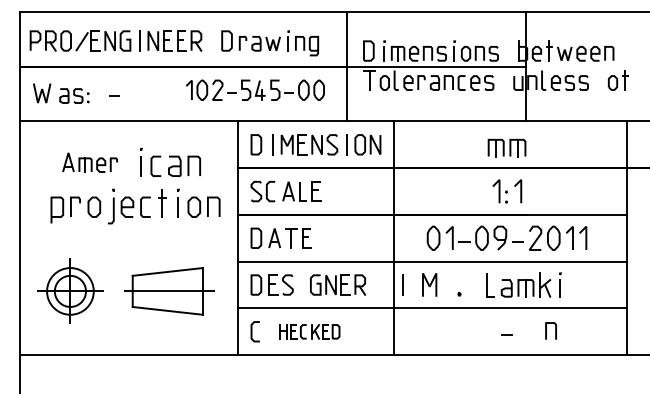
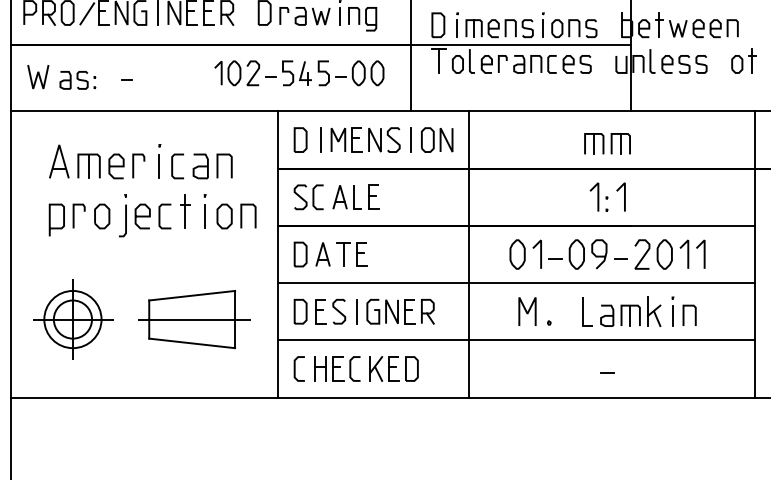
part: (89, 162) -> (96, 161), size x1.43
line: (402, 284) -> (355, 311), moved
line: (429, 284) -> (527, 311), moved
line: (546, 330) -> (684, 314), moved
part: (309, 331) -> (365, 368), size x1.43

